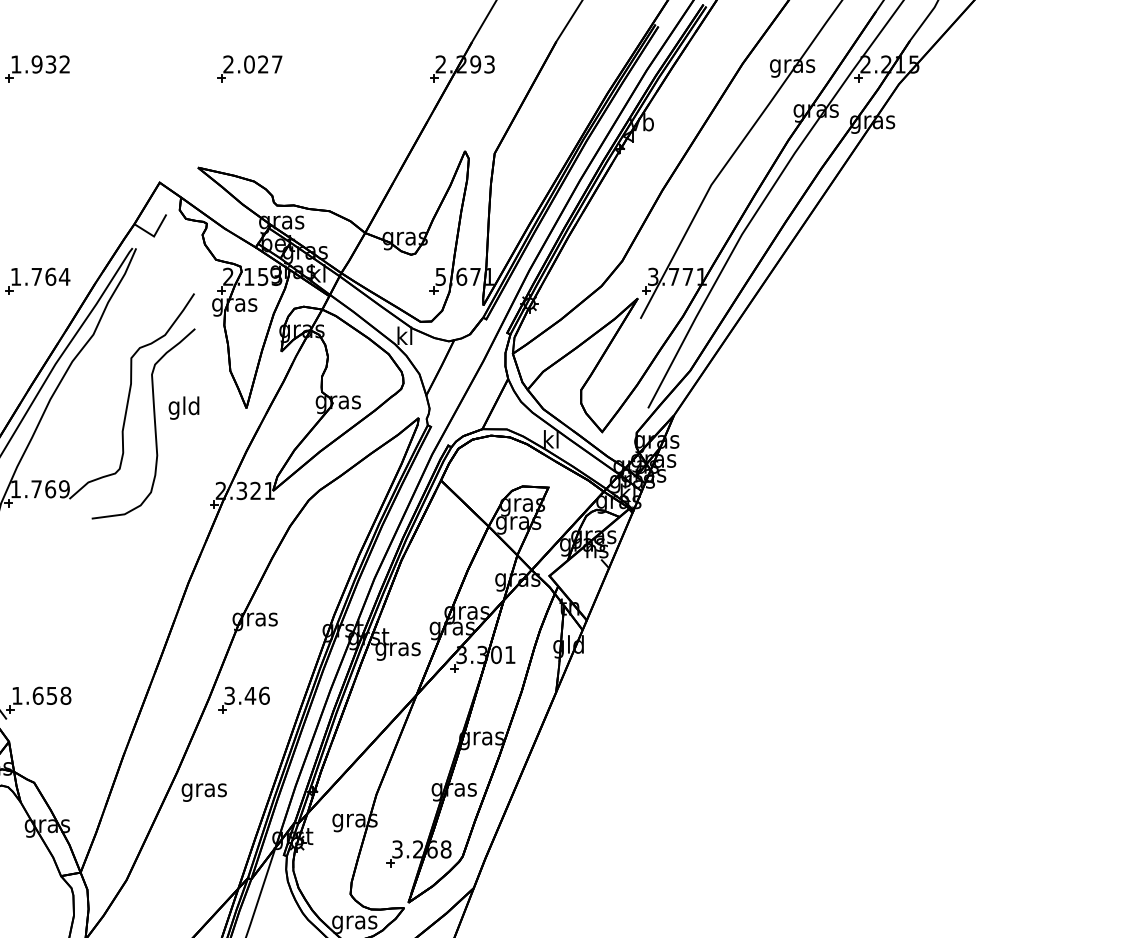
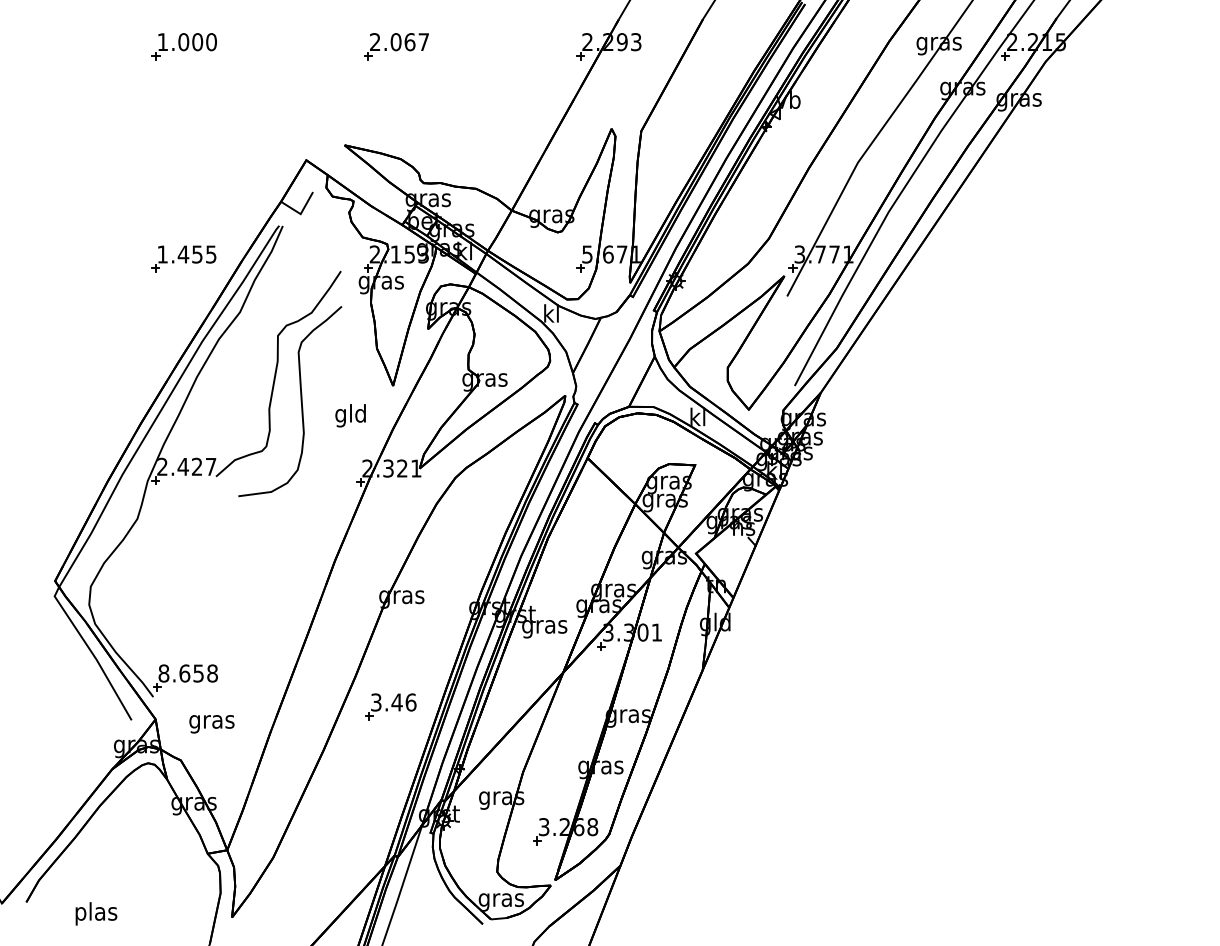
text: (50, 64) -> (197, 42), 1.932 -> 1.000
text: (262, 64) -> (409, 42), 2.027 -> 2.067
text: (50, 276) -> (197, 254), 1.764 -> 1.455
text: (183, 407) -> (350, 415), moved
text: (39, 488) -> (186, 466), 1.769 -> 2.427
text: (16, 695) -> (163, 673), 1.658 -> 8.658
part: (243, 699) -> (390, 706), moved
text: (203, 792) -> (211, 724), moved

